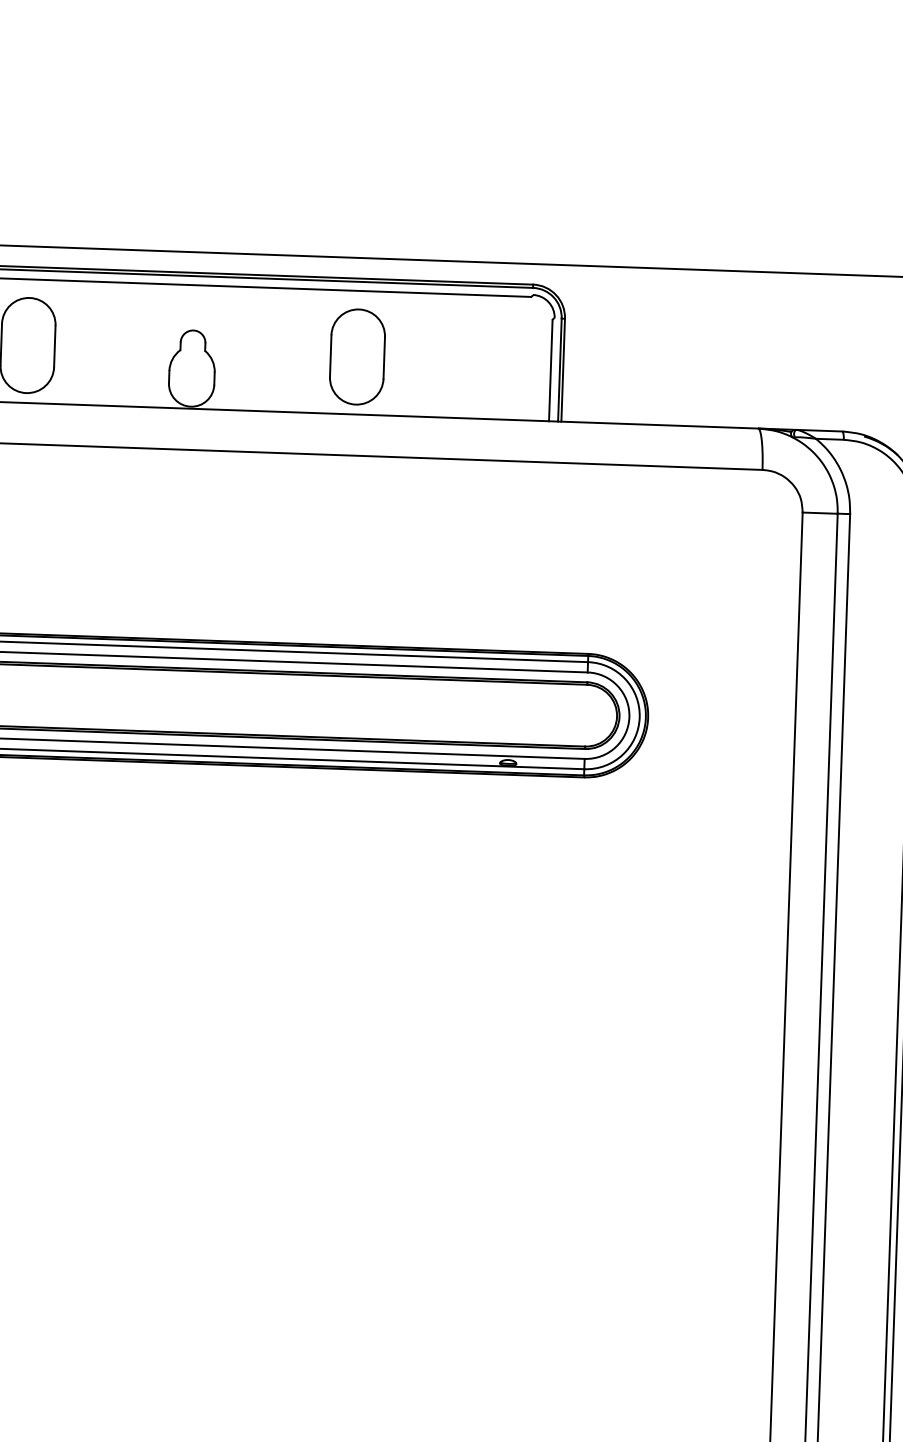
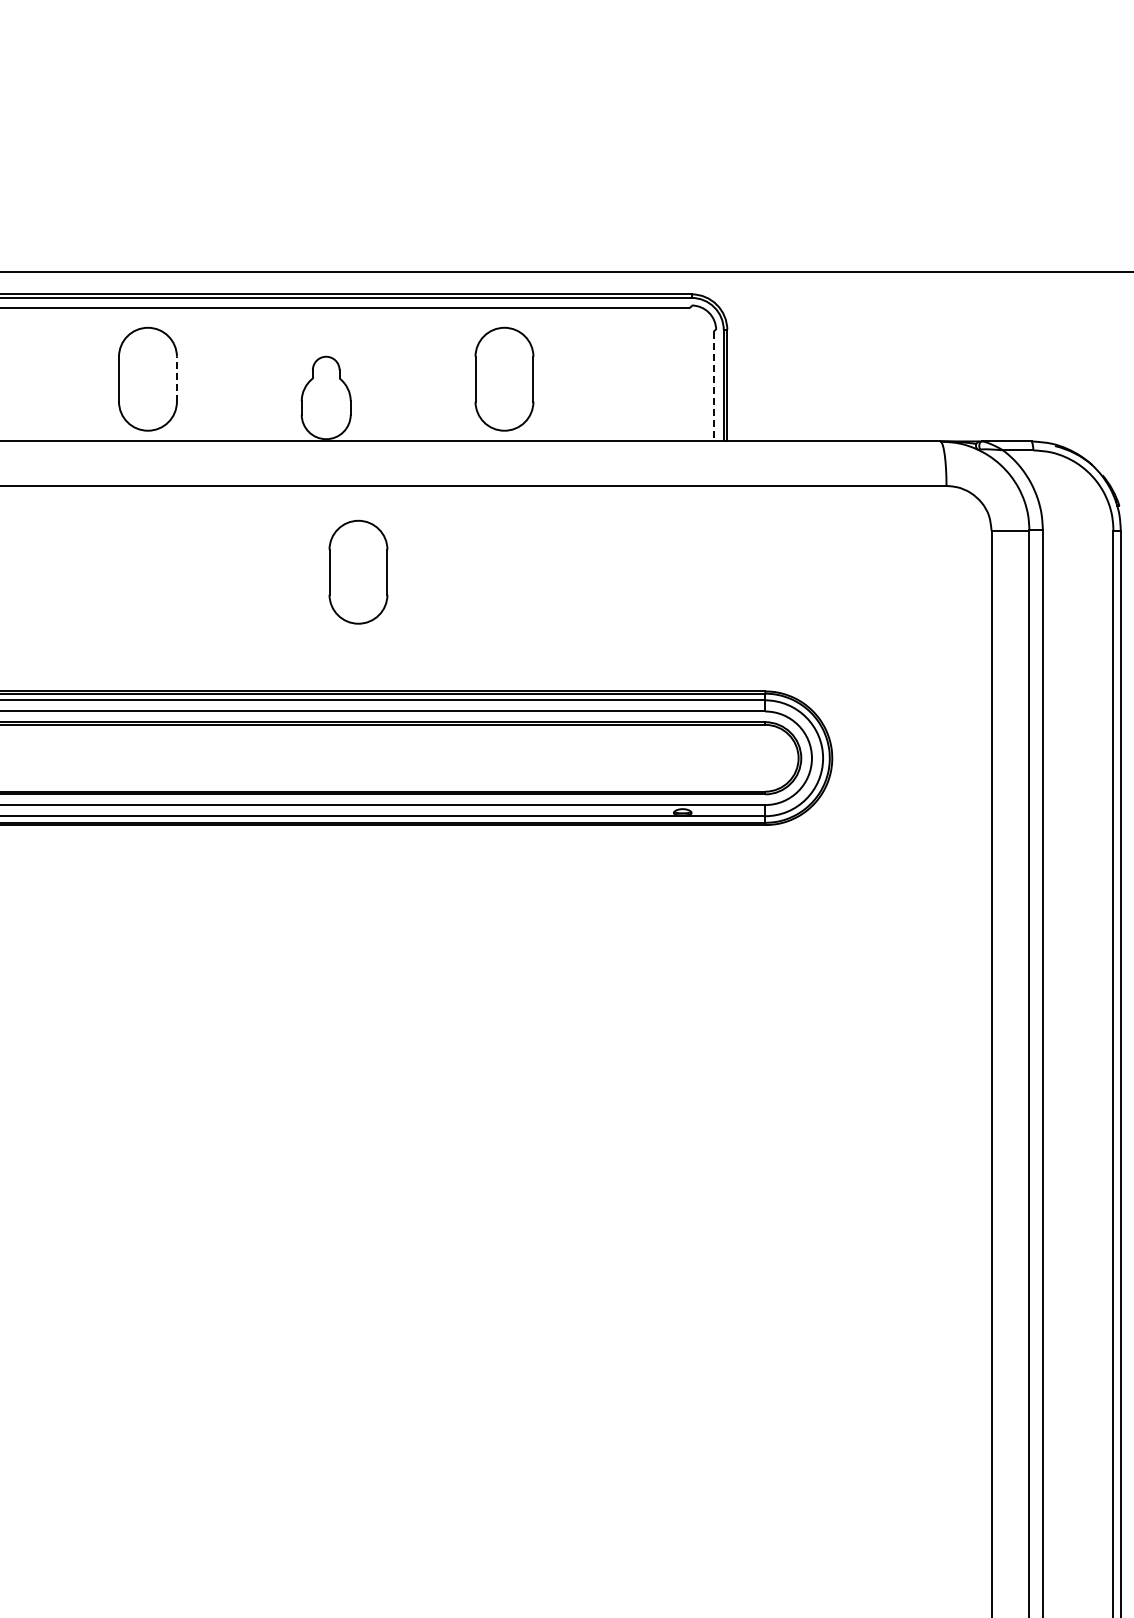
line: (54, 346) -> (176, 379), solid -> dashed
line: (550, 370) -> (713, 386), solid -> dashed
part: (216, 529) -> (358, 571), added

